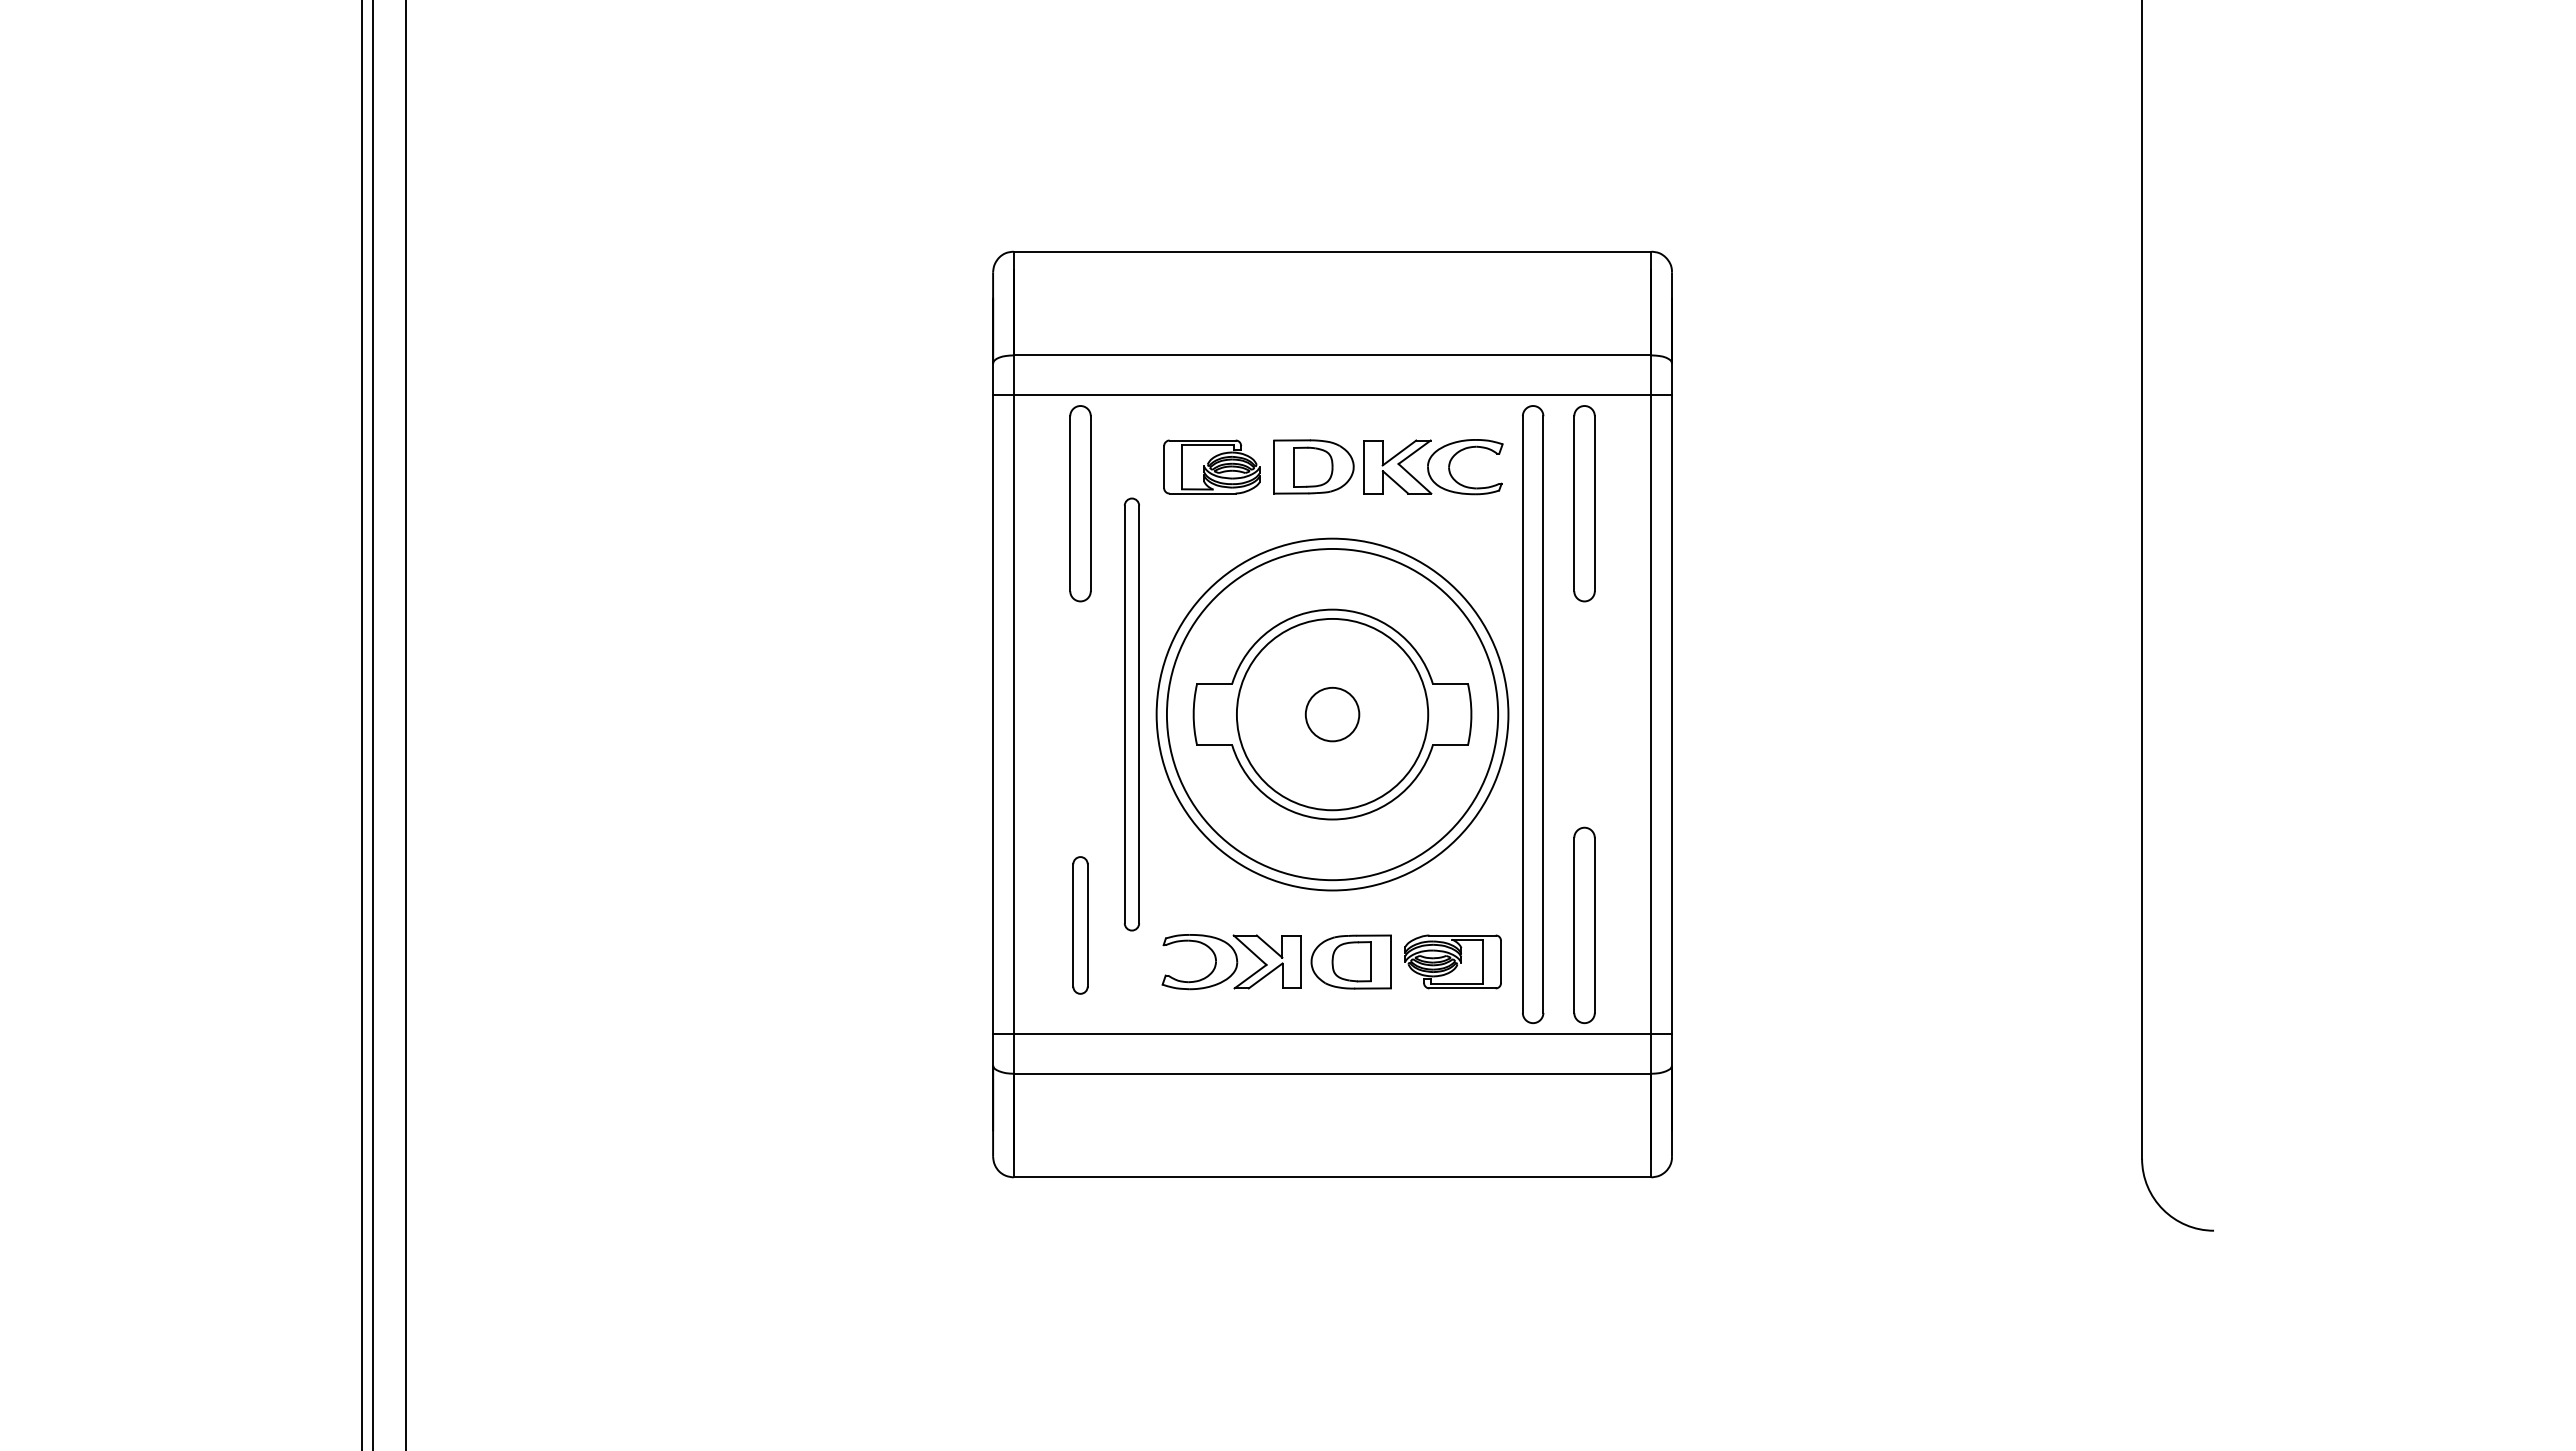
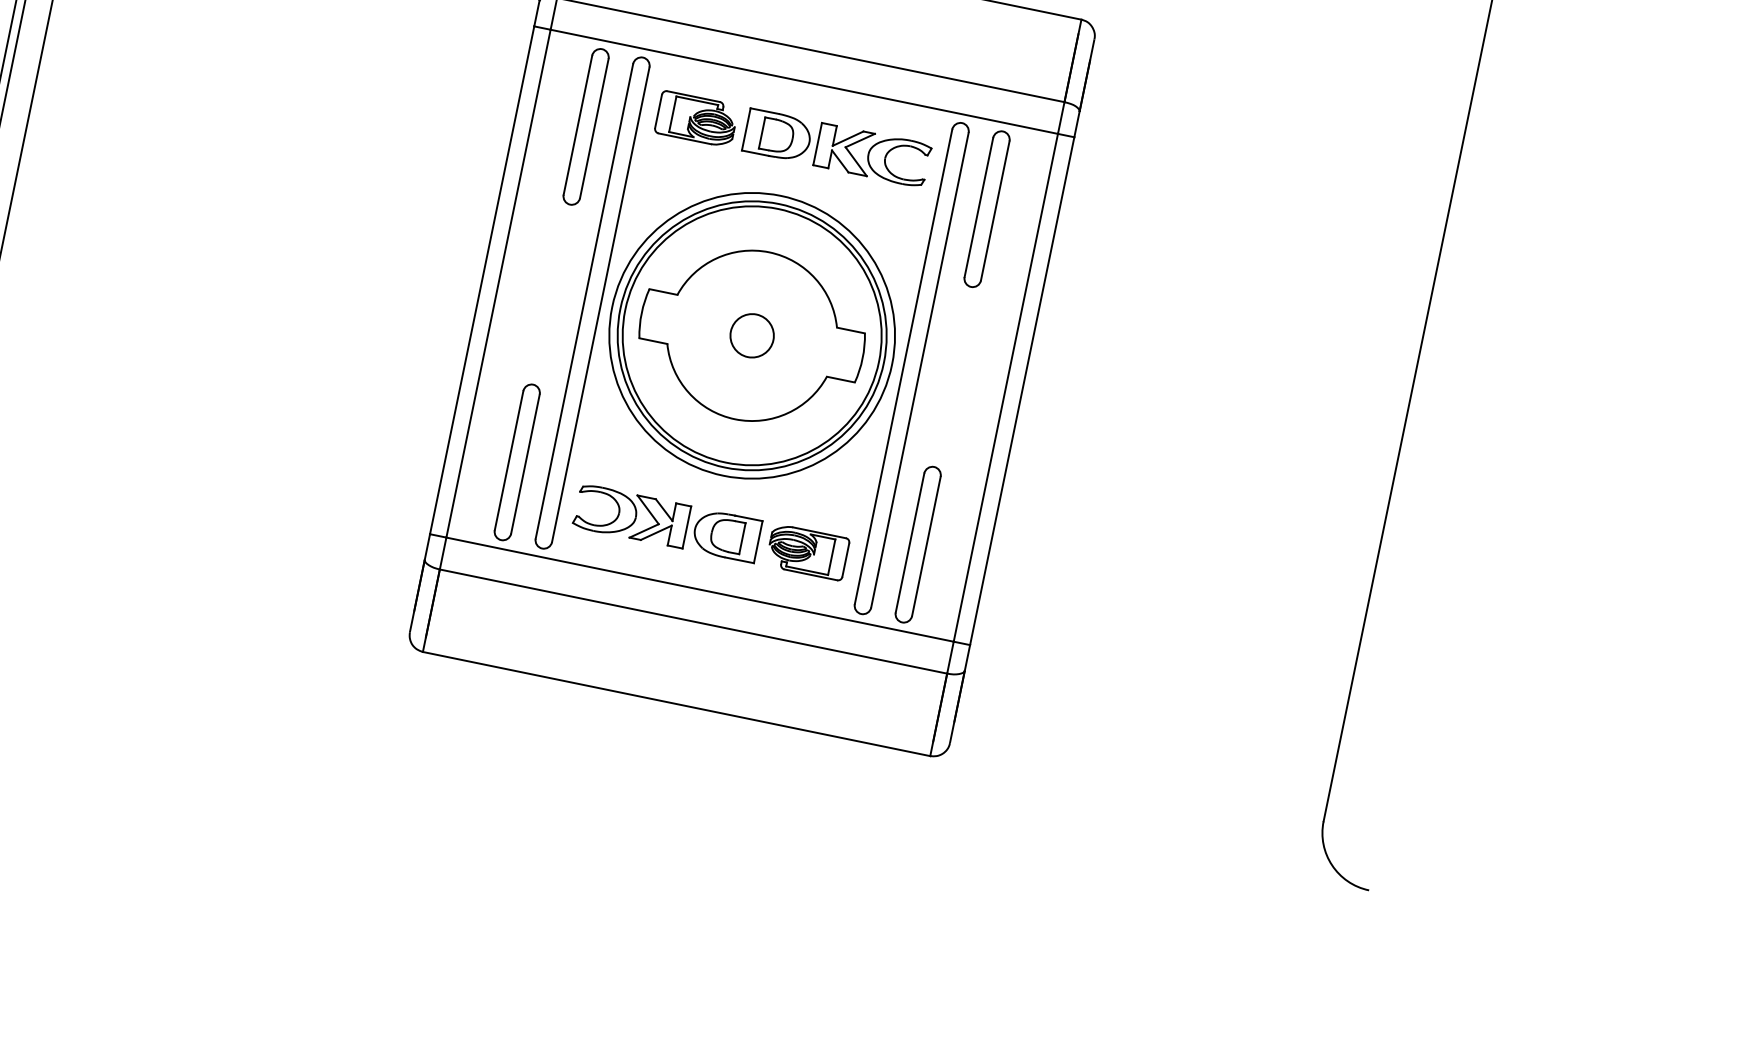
part: (1131, 714) -> (592, 302), size x1.43
circle: (1332, 714) -> (752, 335), size x1.67
part: (1080, 925) -> (517, 462), size x1.43

